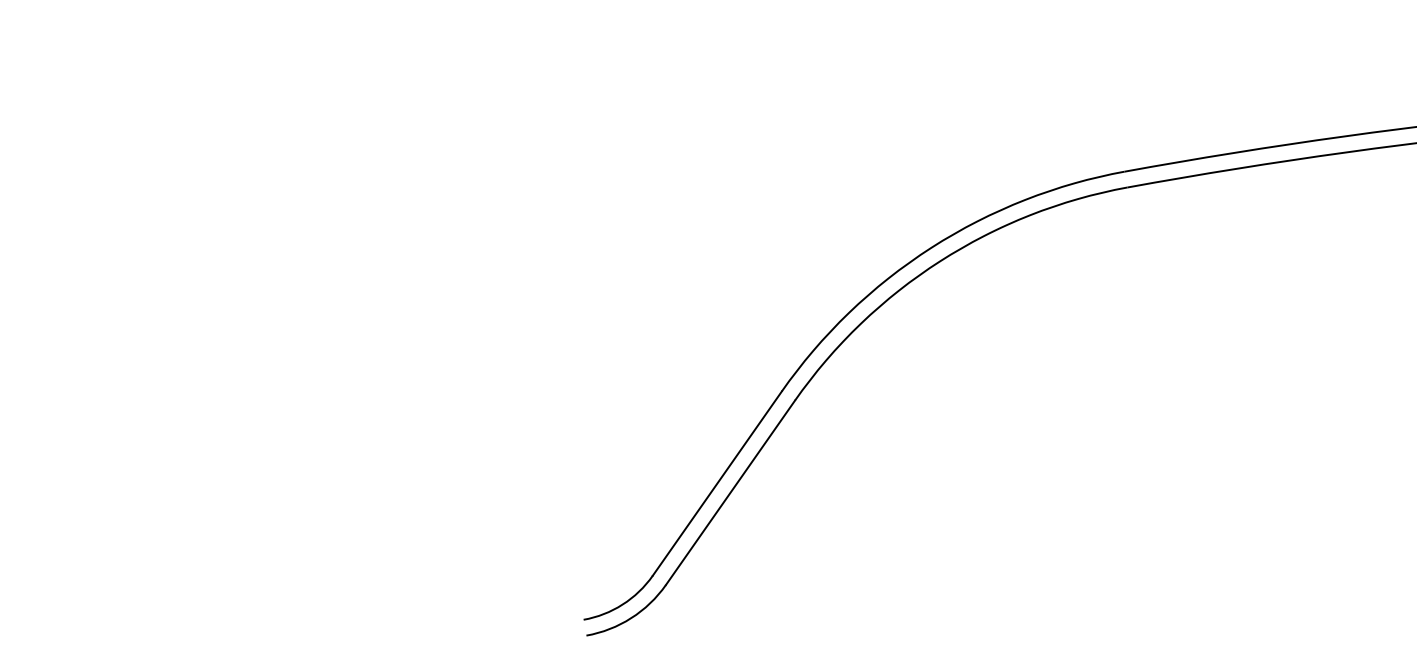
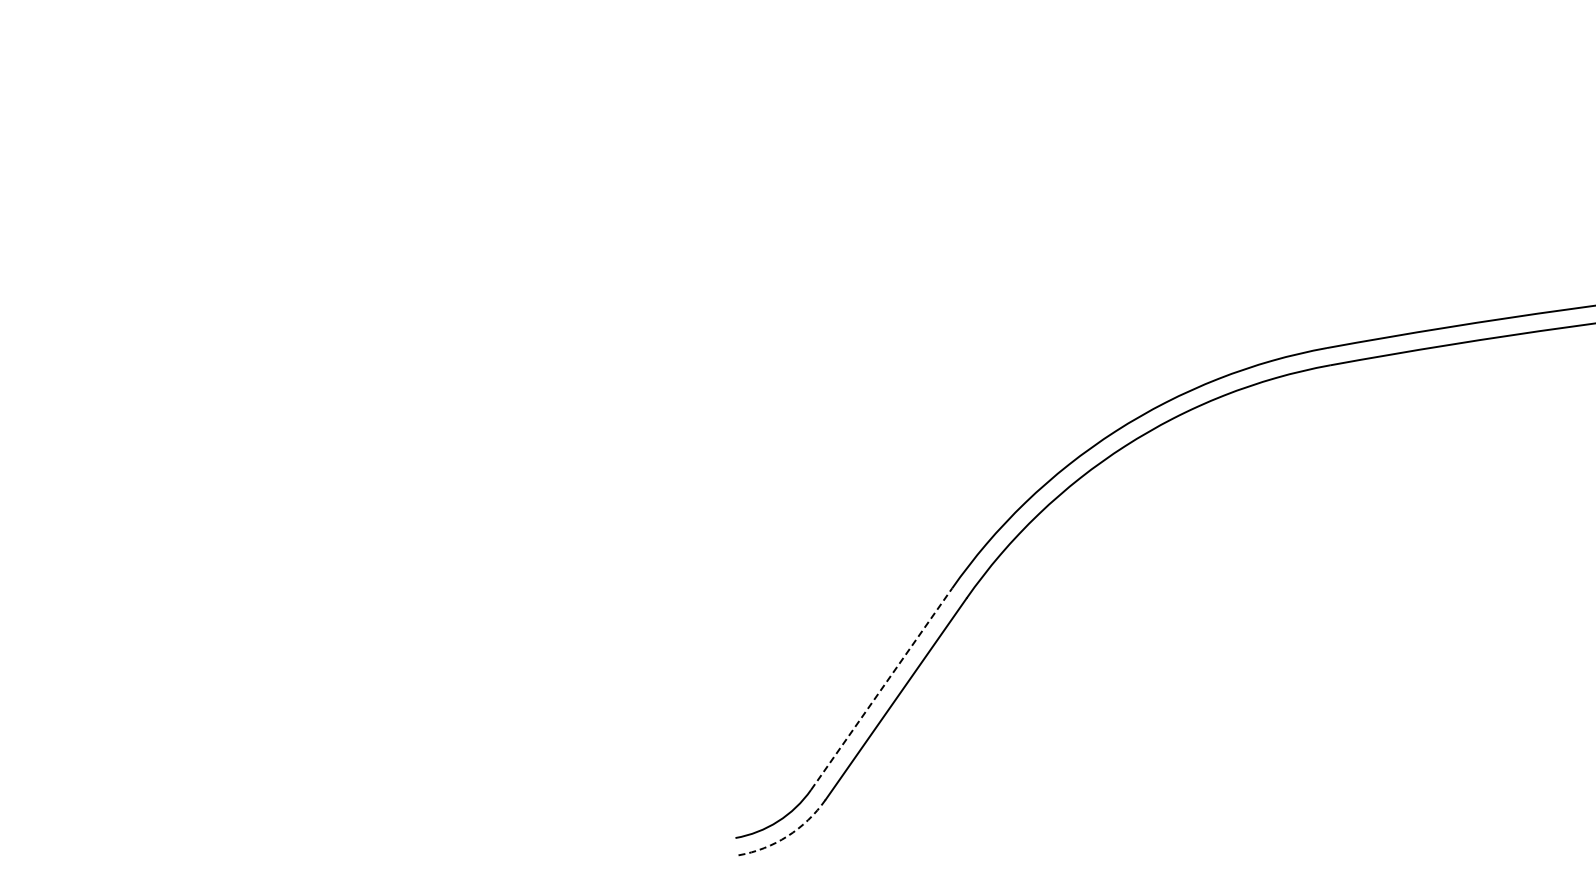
line: (717, 483) -> (881, 689), solid -> dashed
arc: (631, 618) -> (787, 836), solid -> dashed

